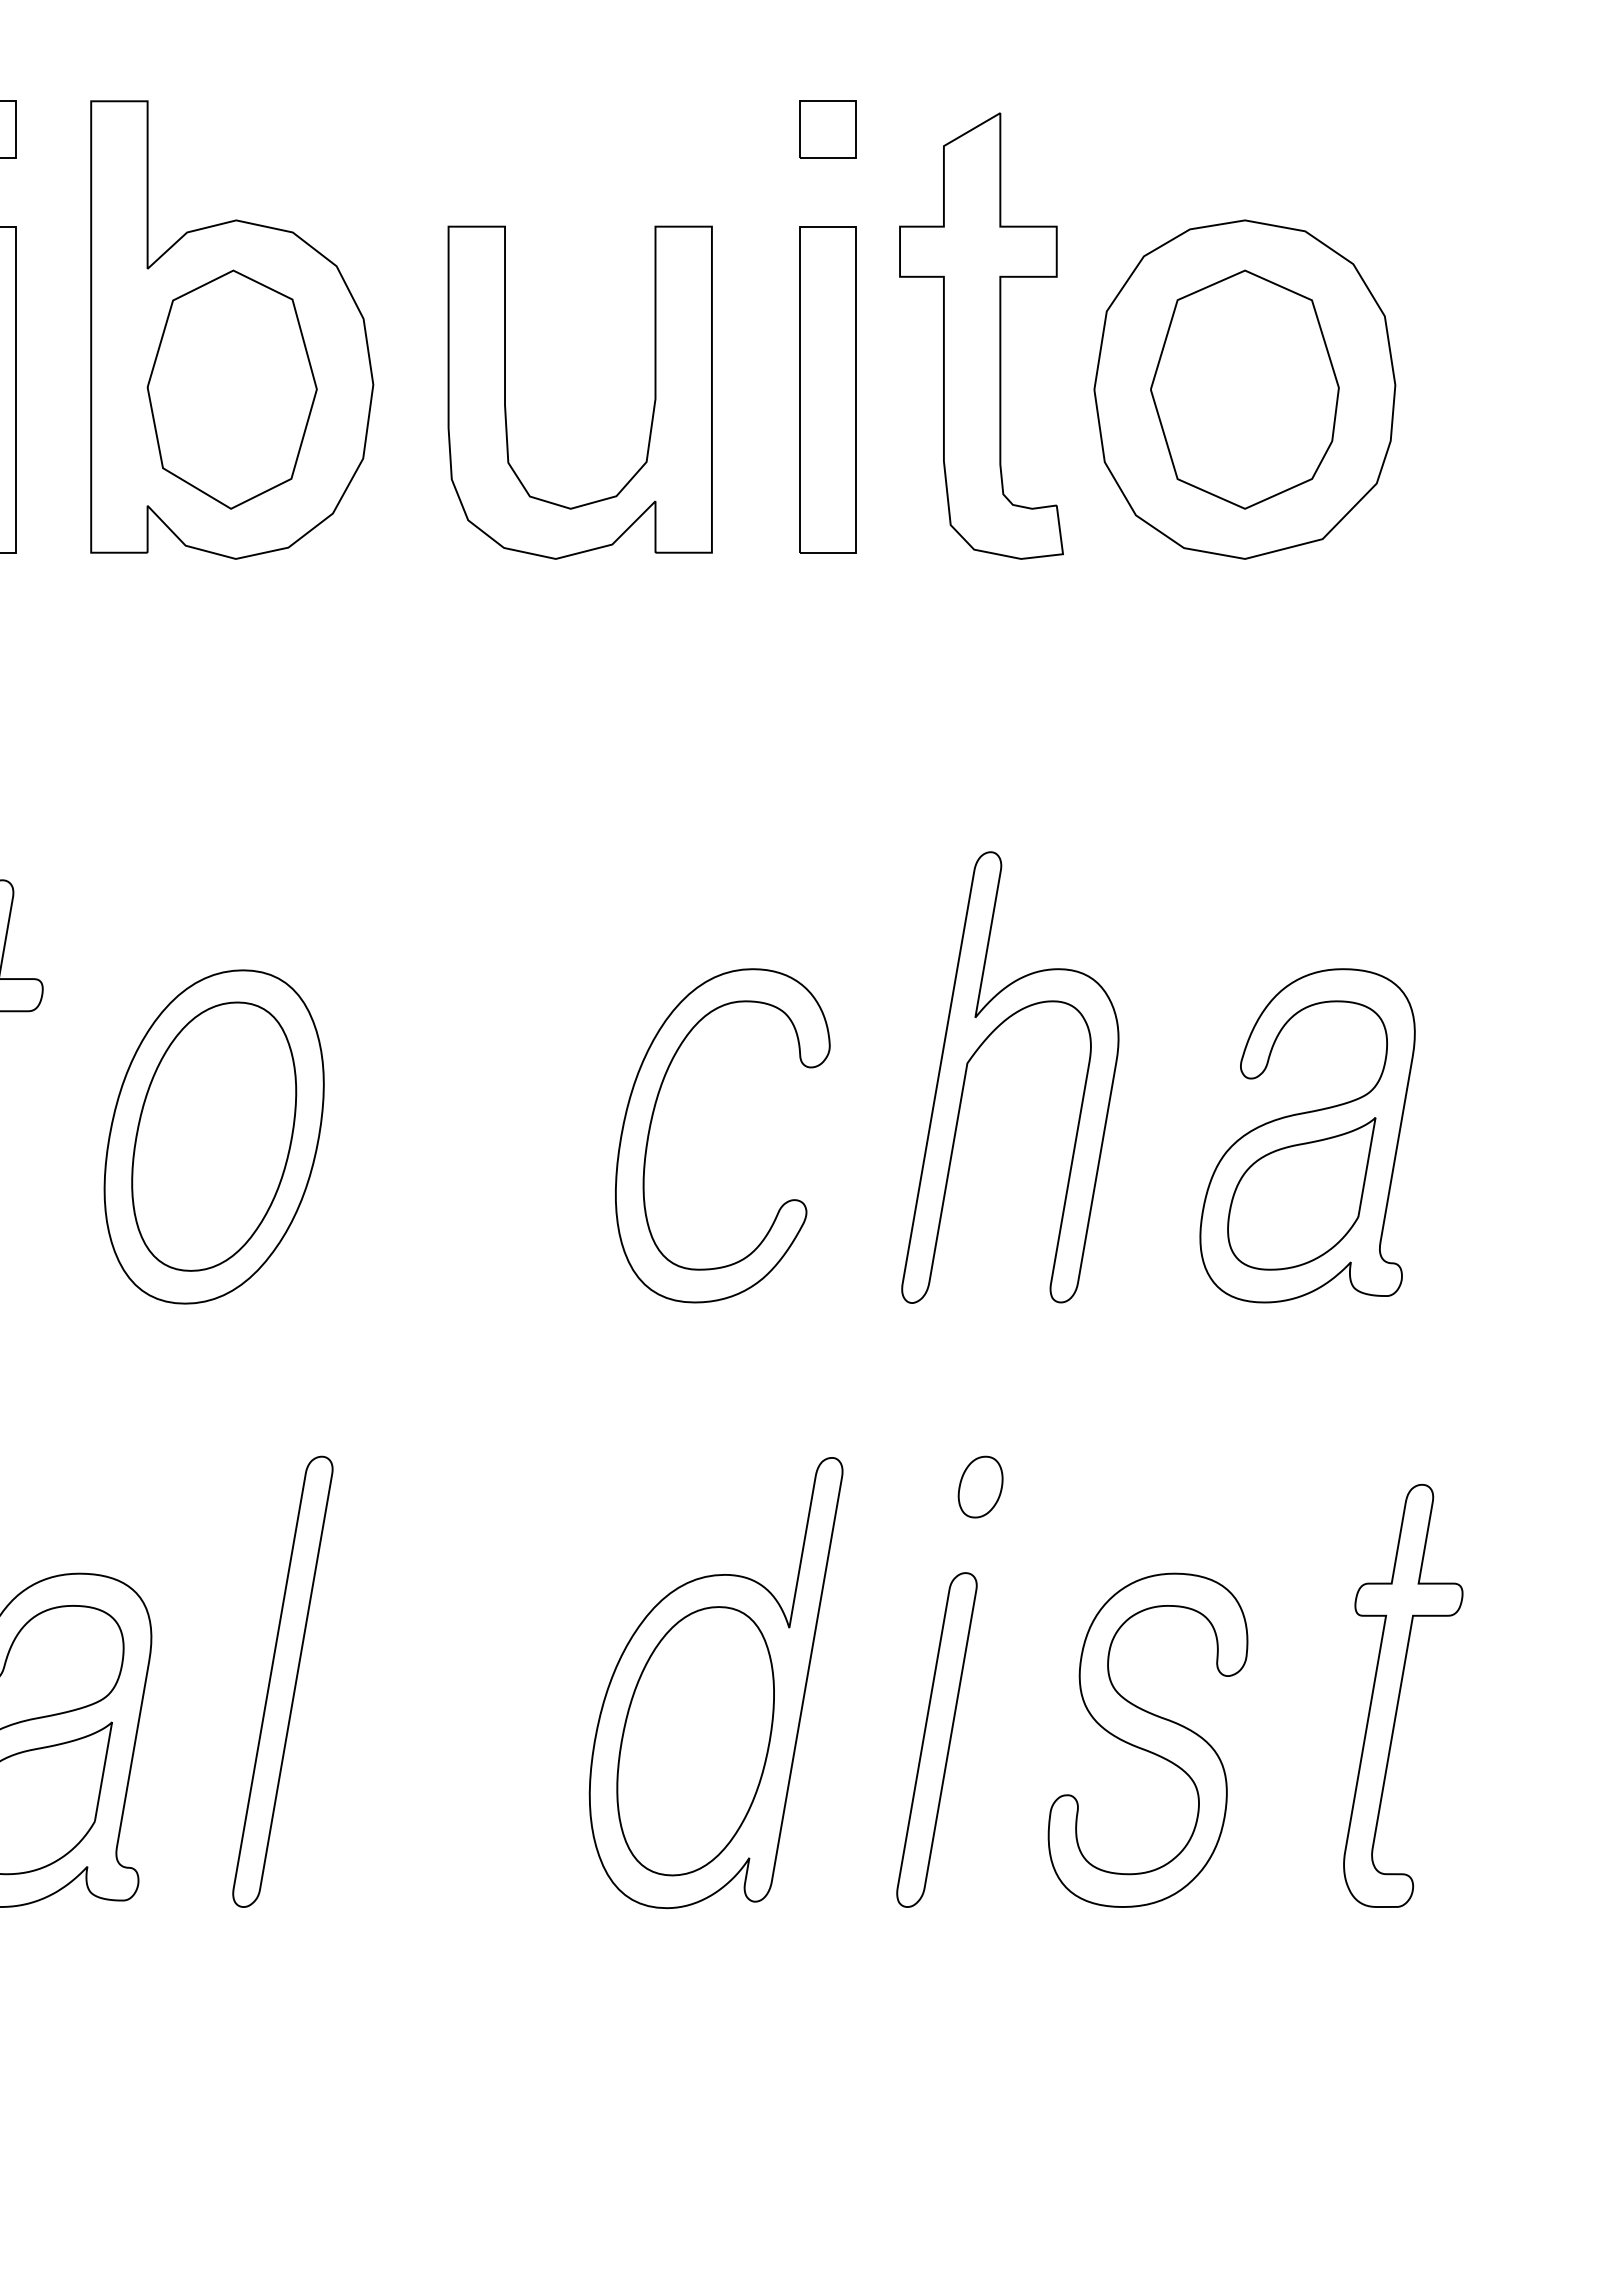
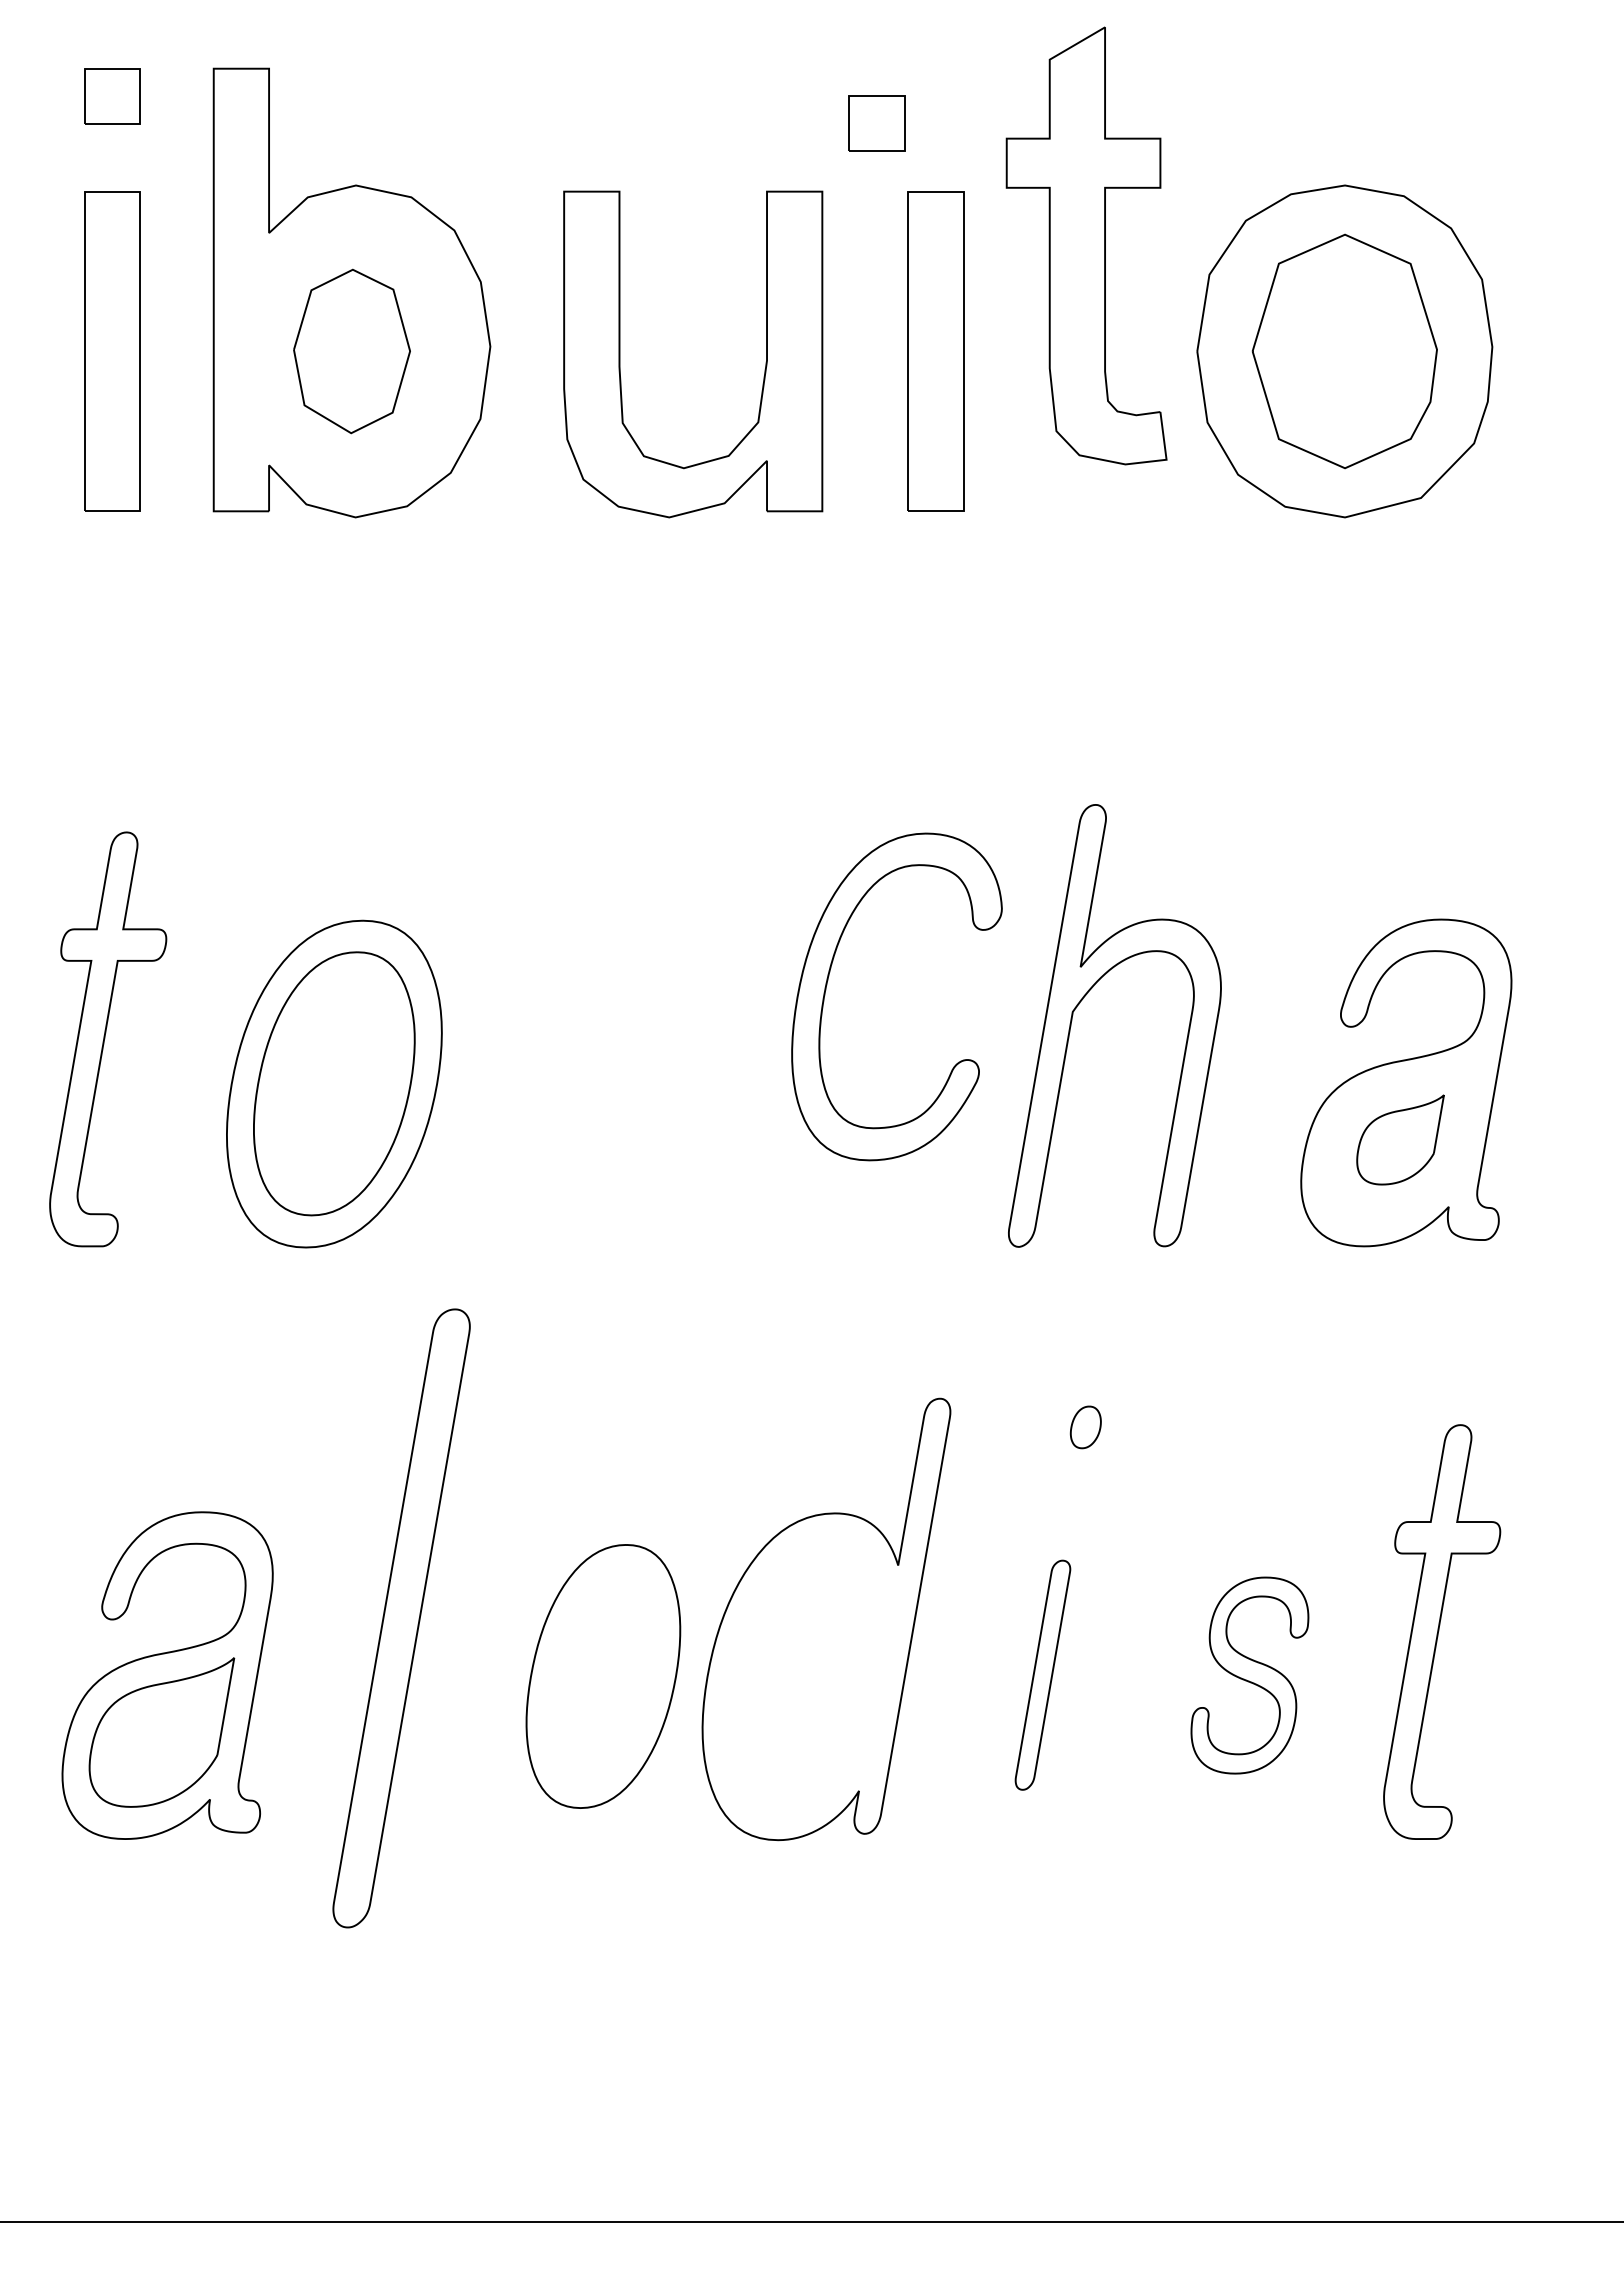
part: (827, 129) -> (876, 123), moved
part: (981, 335) -> (1086, 245), moved
part: (231, 389) -> (351, 351), size x0.7
part: (652, 1119) -> (828, 980), moved
part: (1301, 1193) -> (1400, 1139), size x0.6
part: (980, 1487) -> (1085, 1427), size x0.7
part: (282, 1681) -> (401, 1617), size x1.4
part: (1403, 1695) -> (1442, 1631), moved
part: (936, 1739) -> (1042, 1674), size x0.7
part: (1147, 1740) -> (1249, 1675), size x0.6
part: (695, 1741) -> (603, 1676), moved

